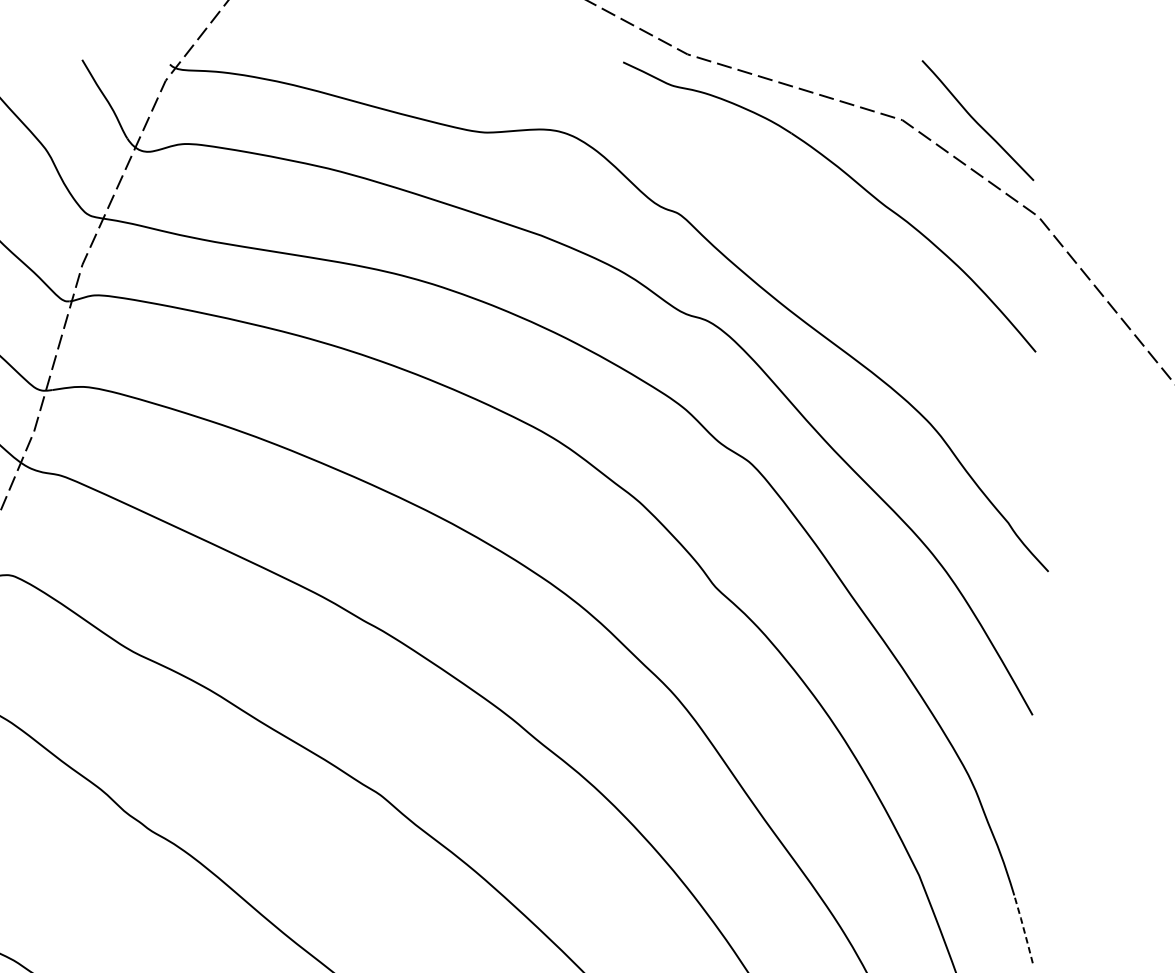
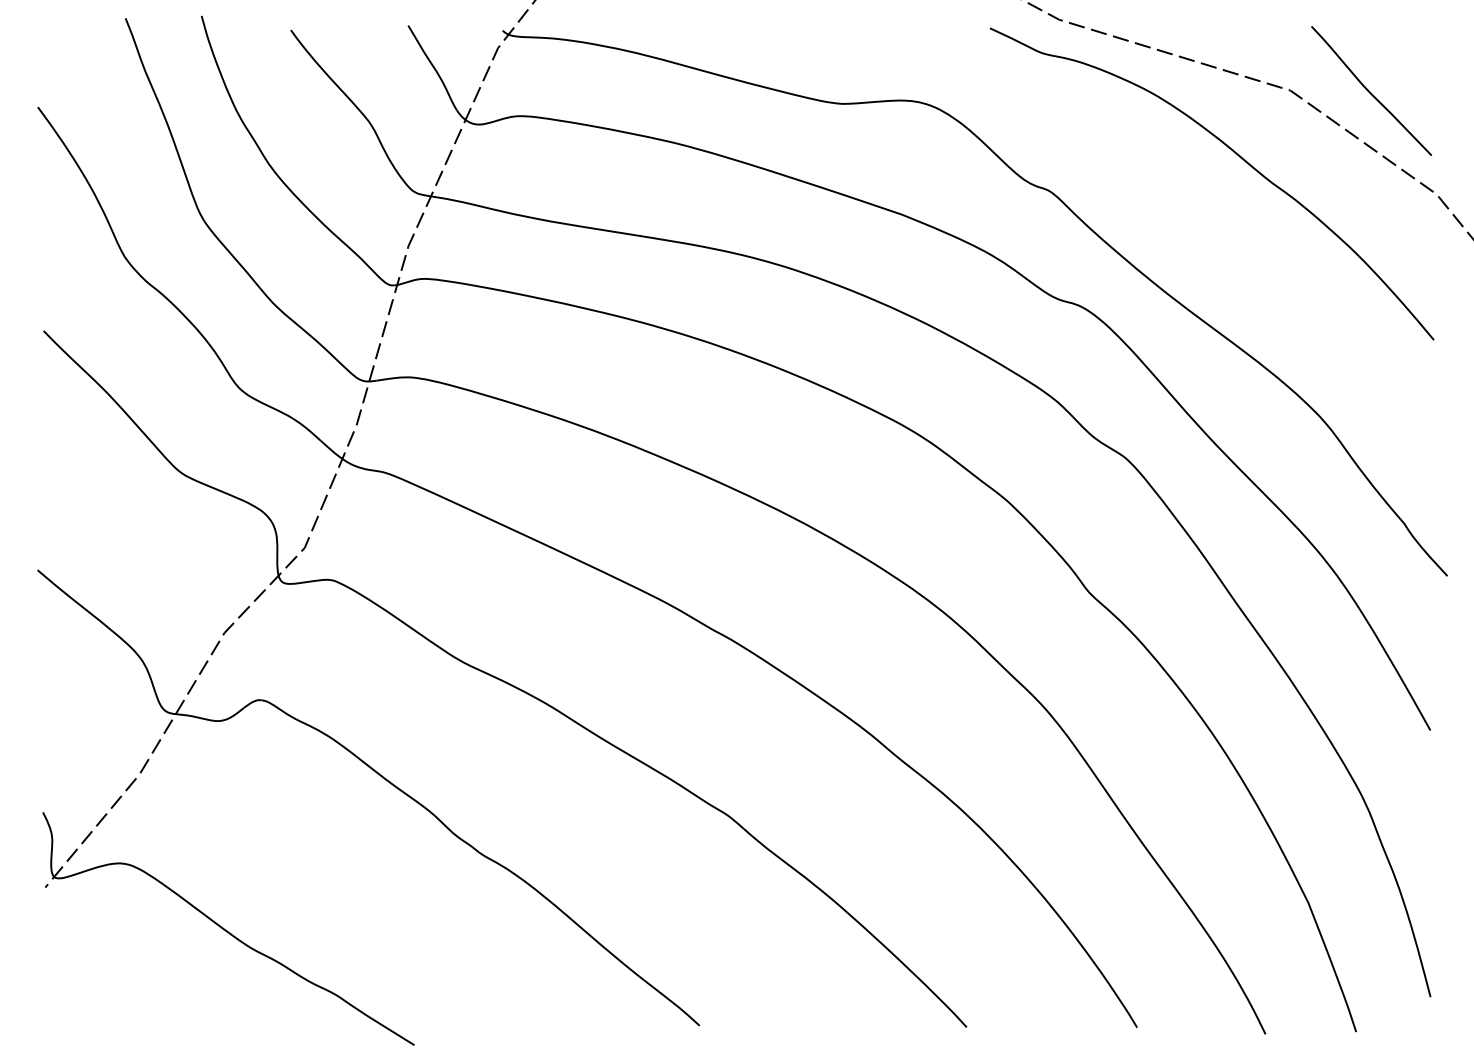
line: (1023, 929) -> (1420, 960), dashed -> solid

